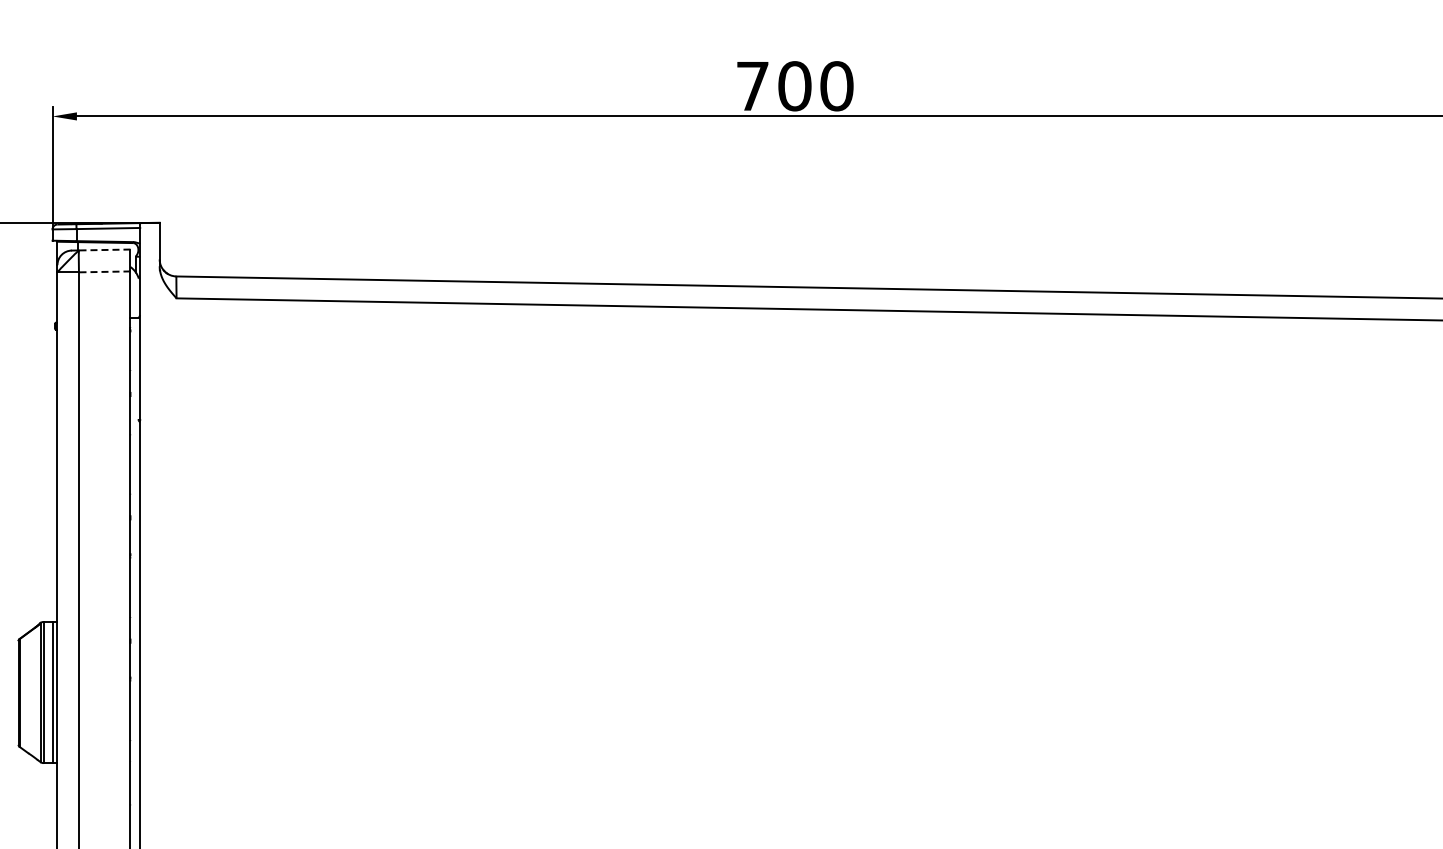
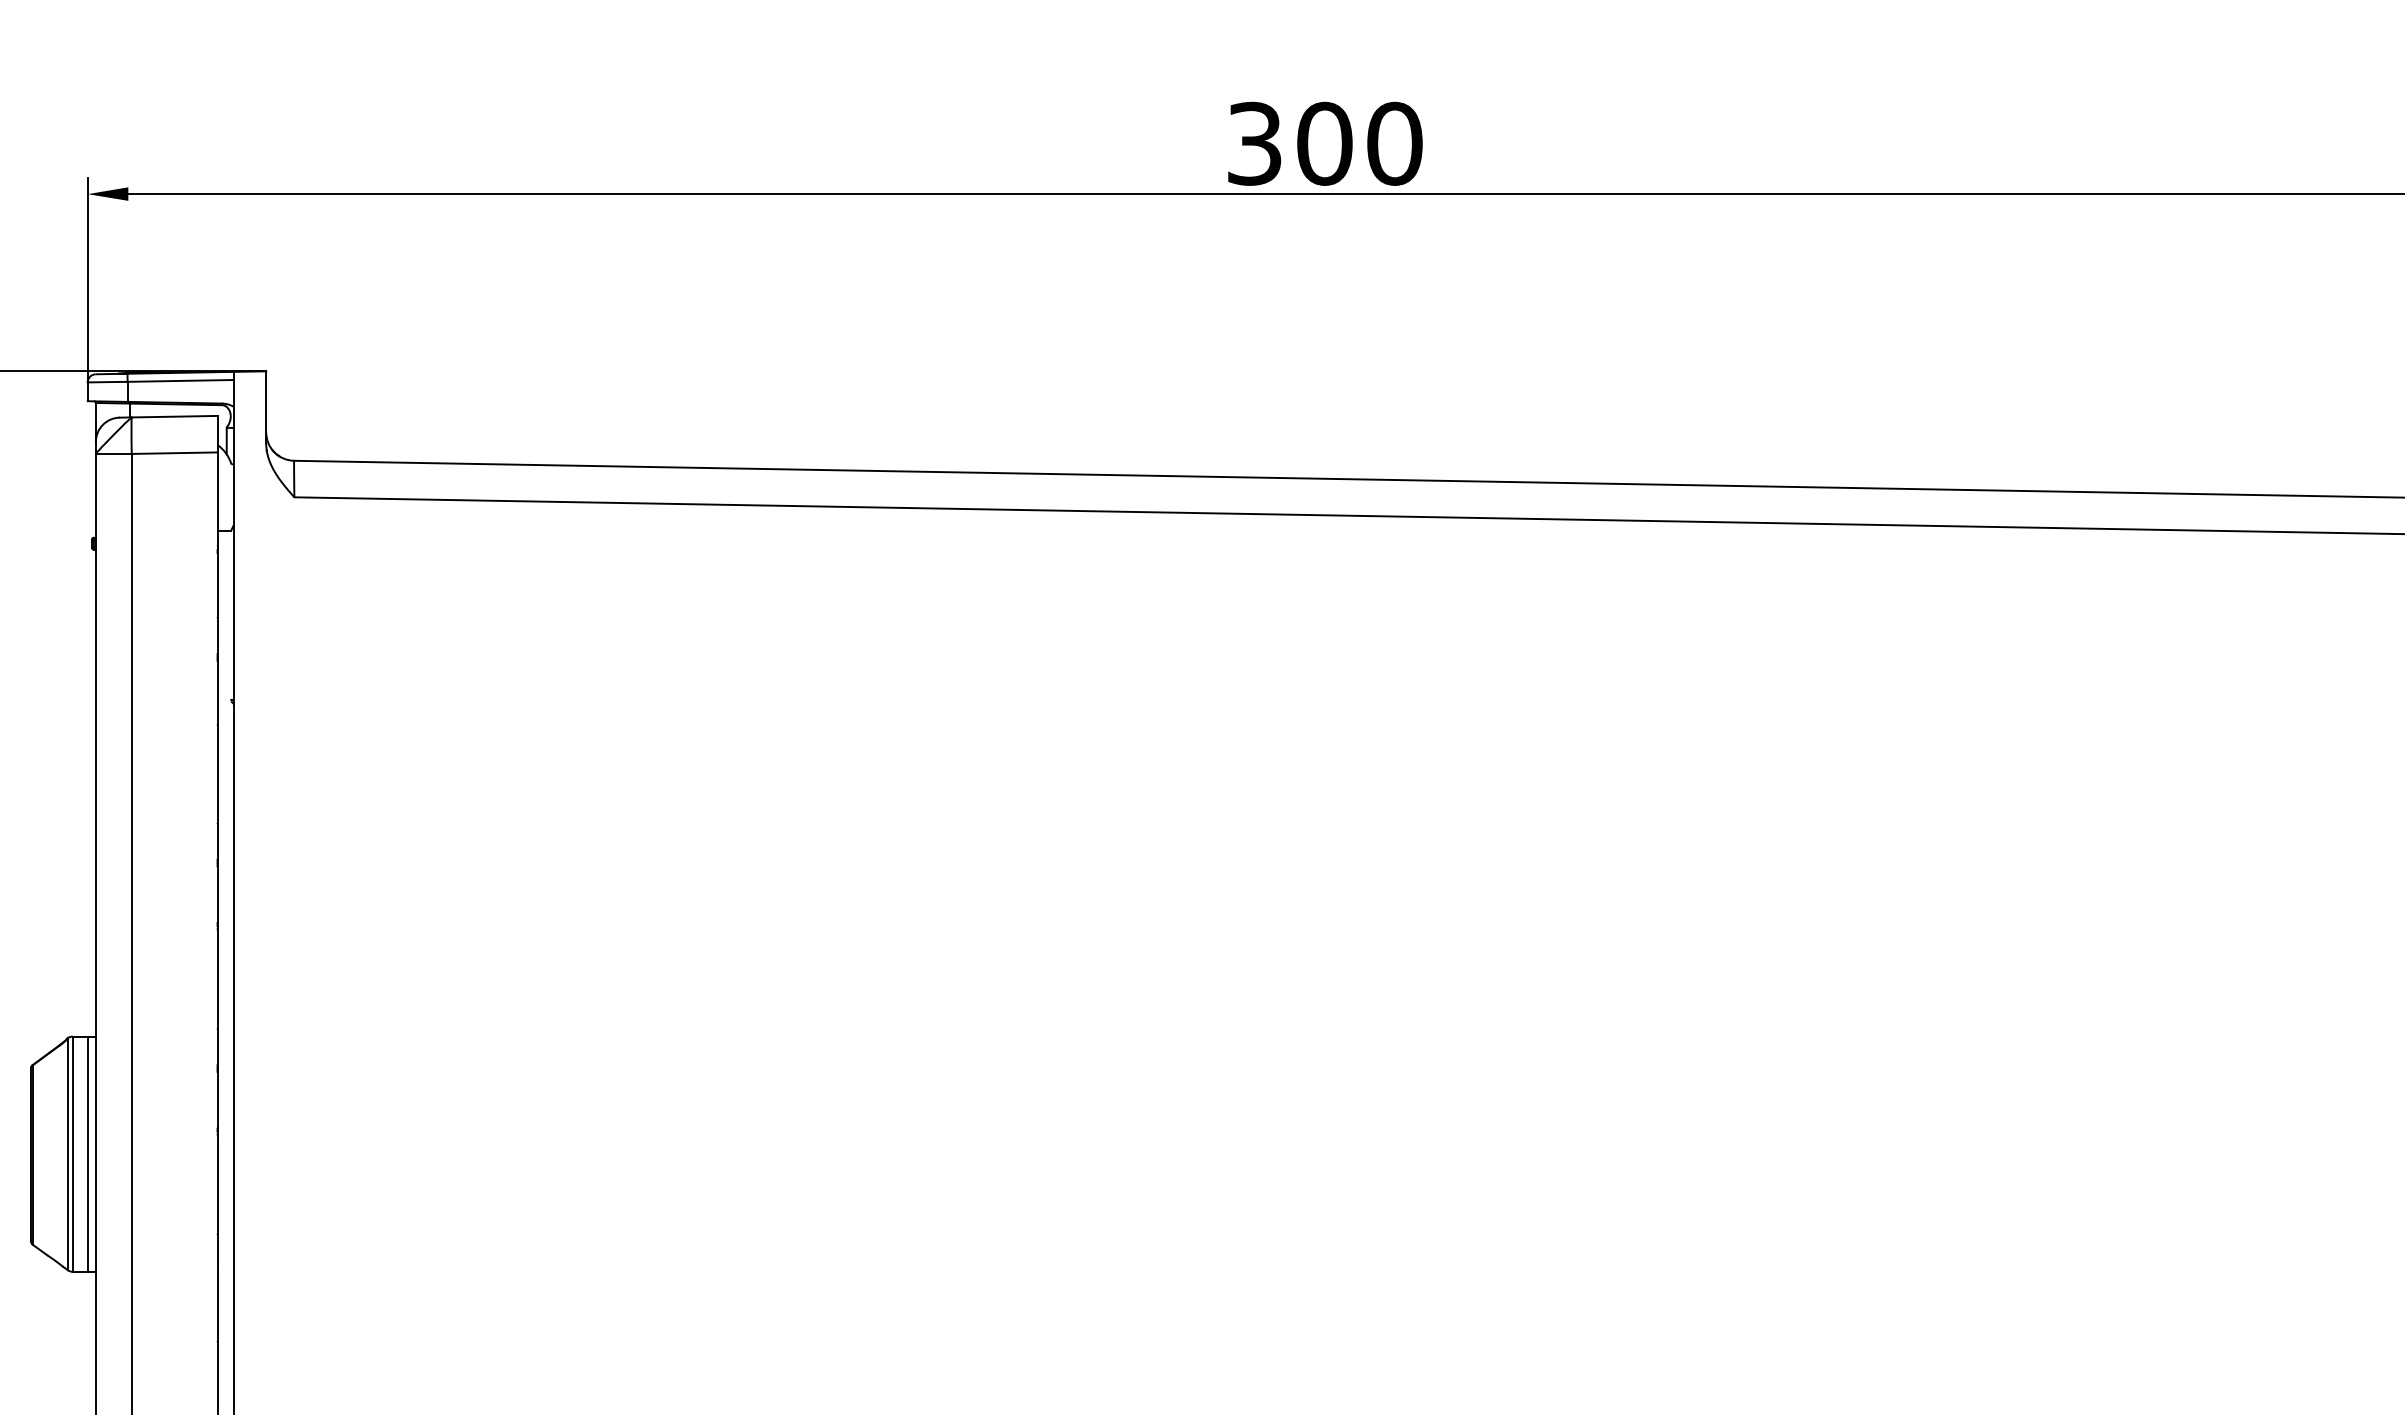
text: (752, 86) -> (1254, 144), 700 -> 300
line: (104, 249) -> (174, 415), dashed -> solid
line: (104, 271) -> (174, 452), dashed -> solid

